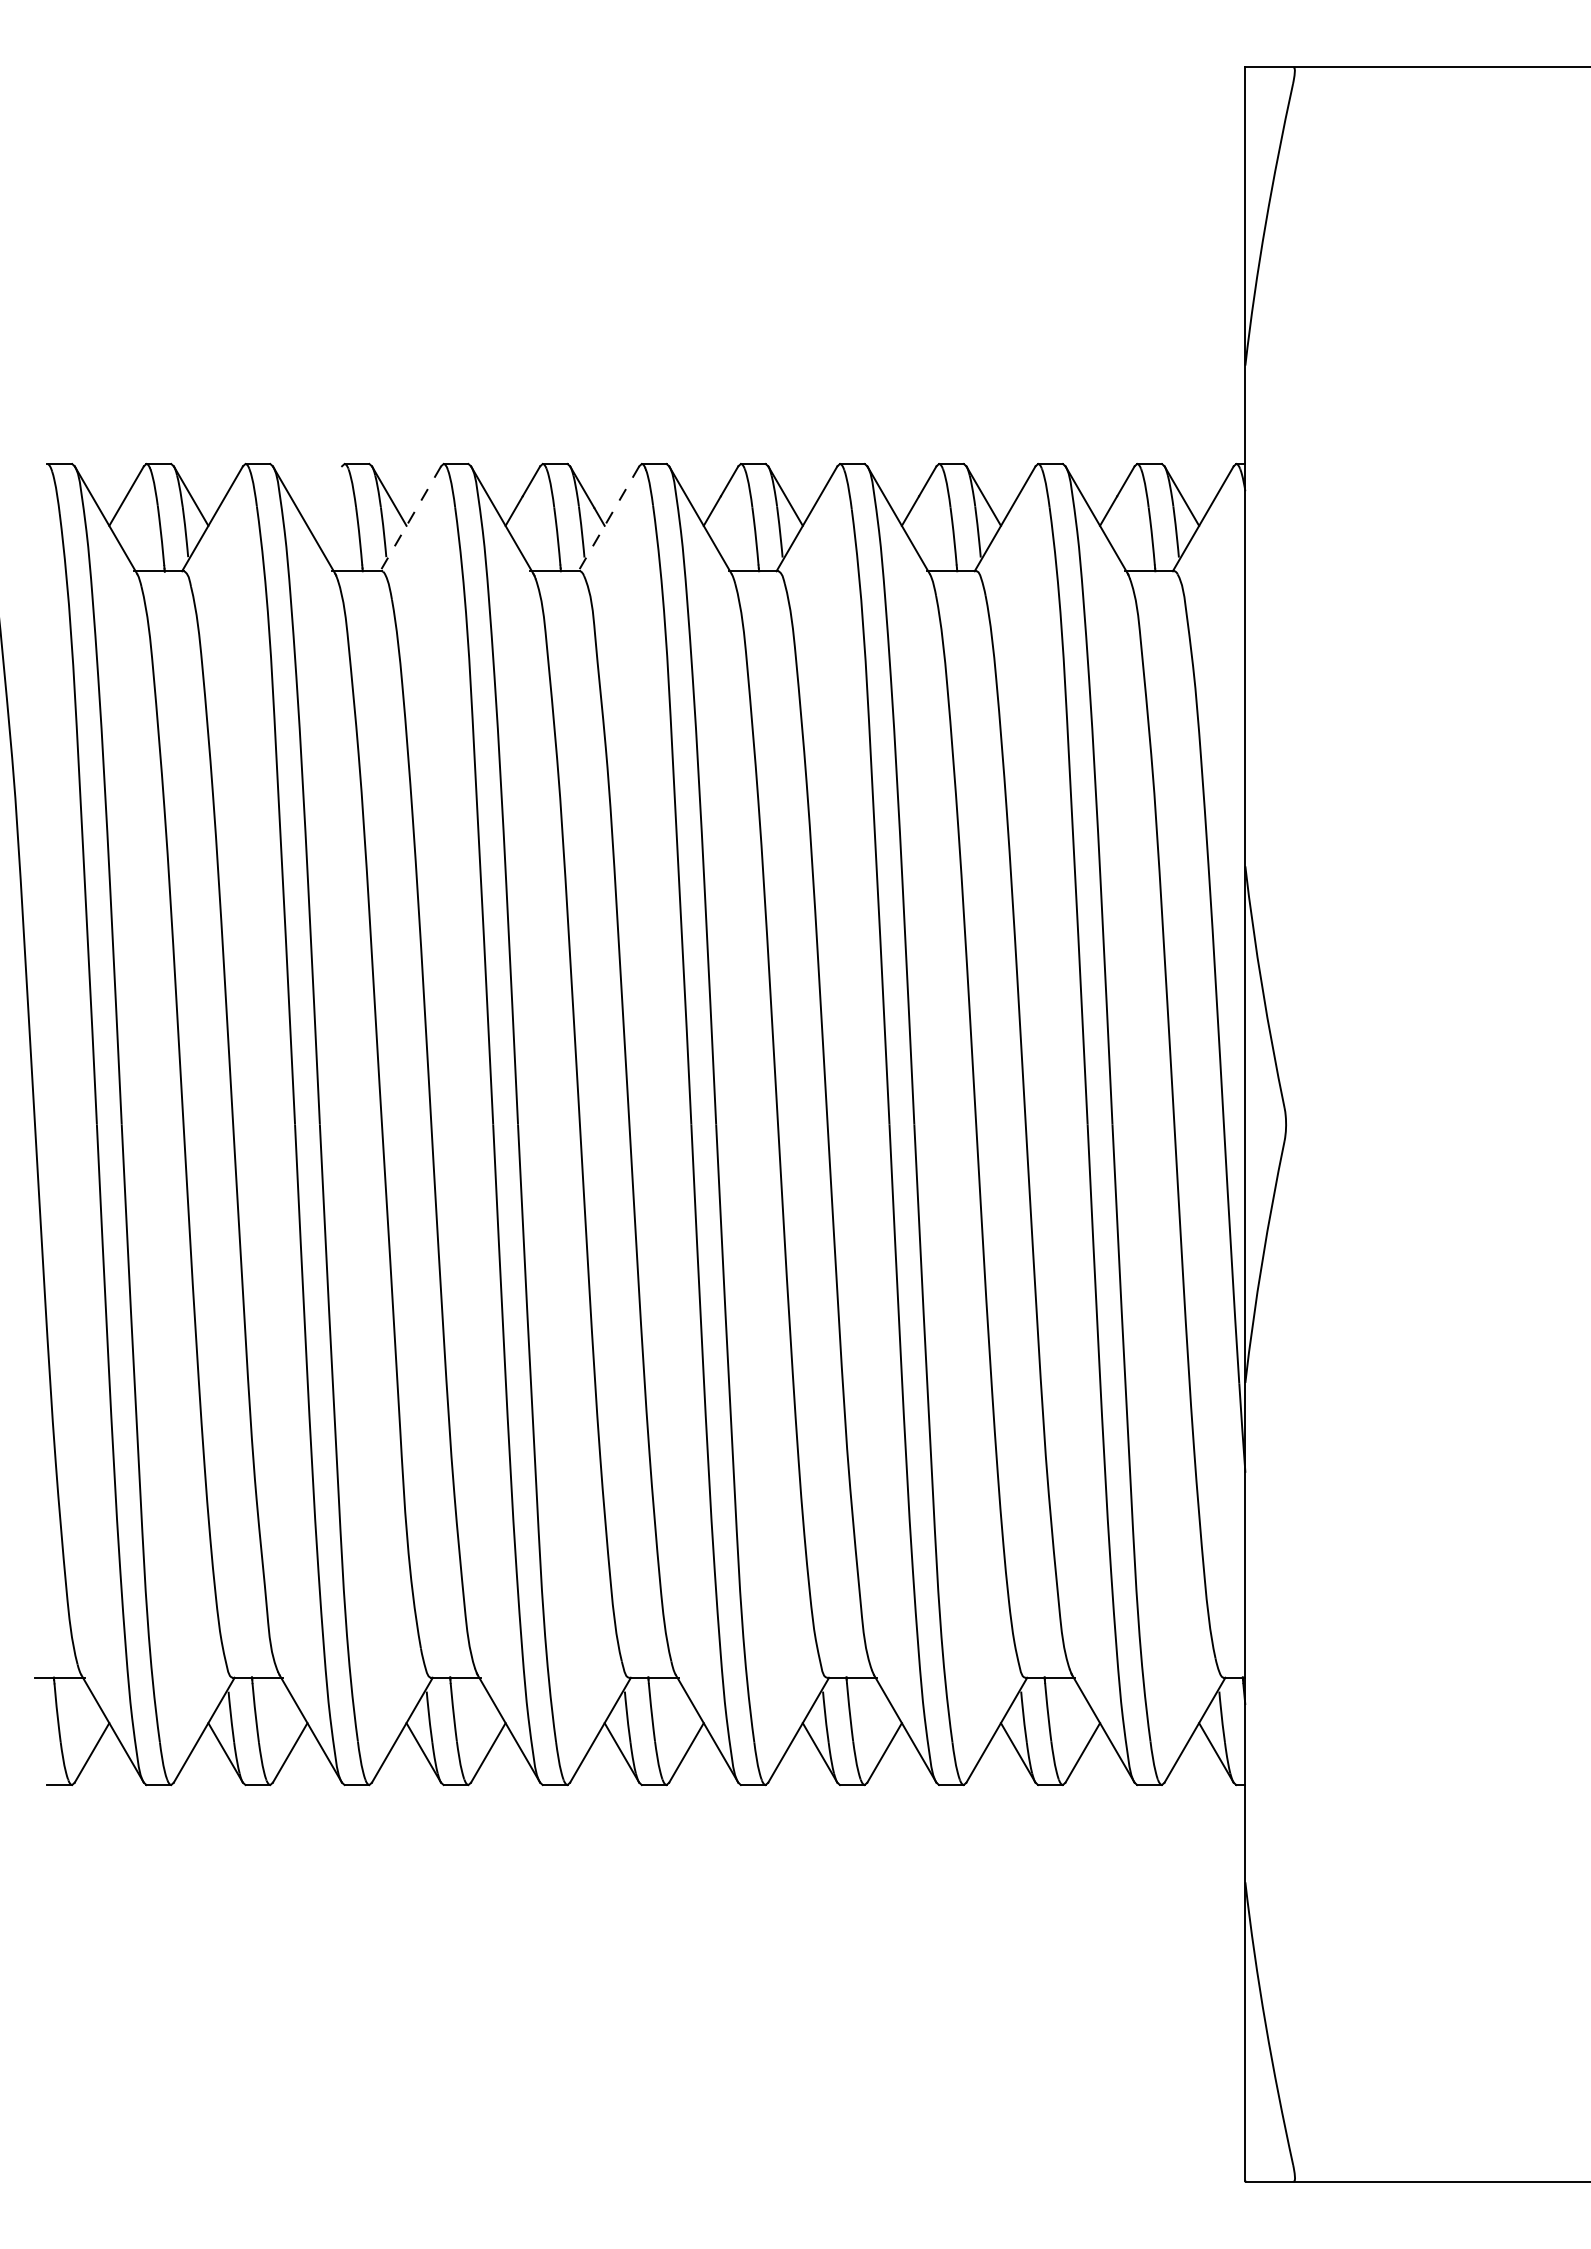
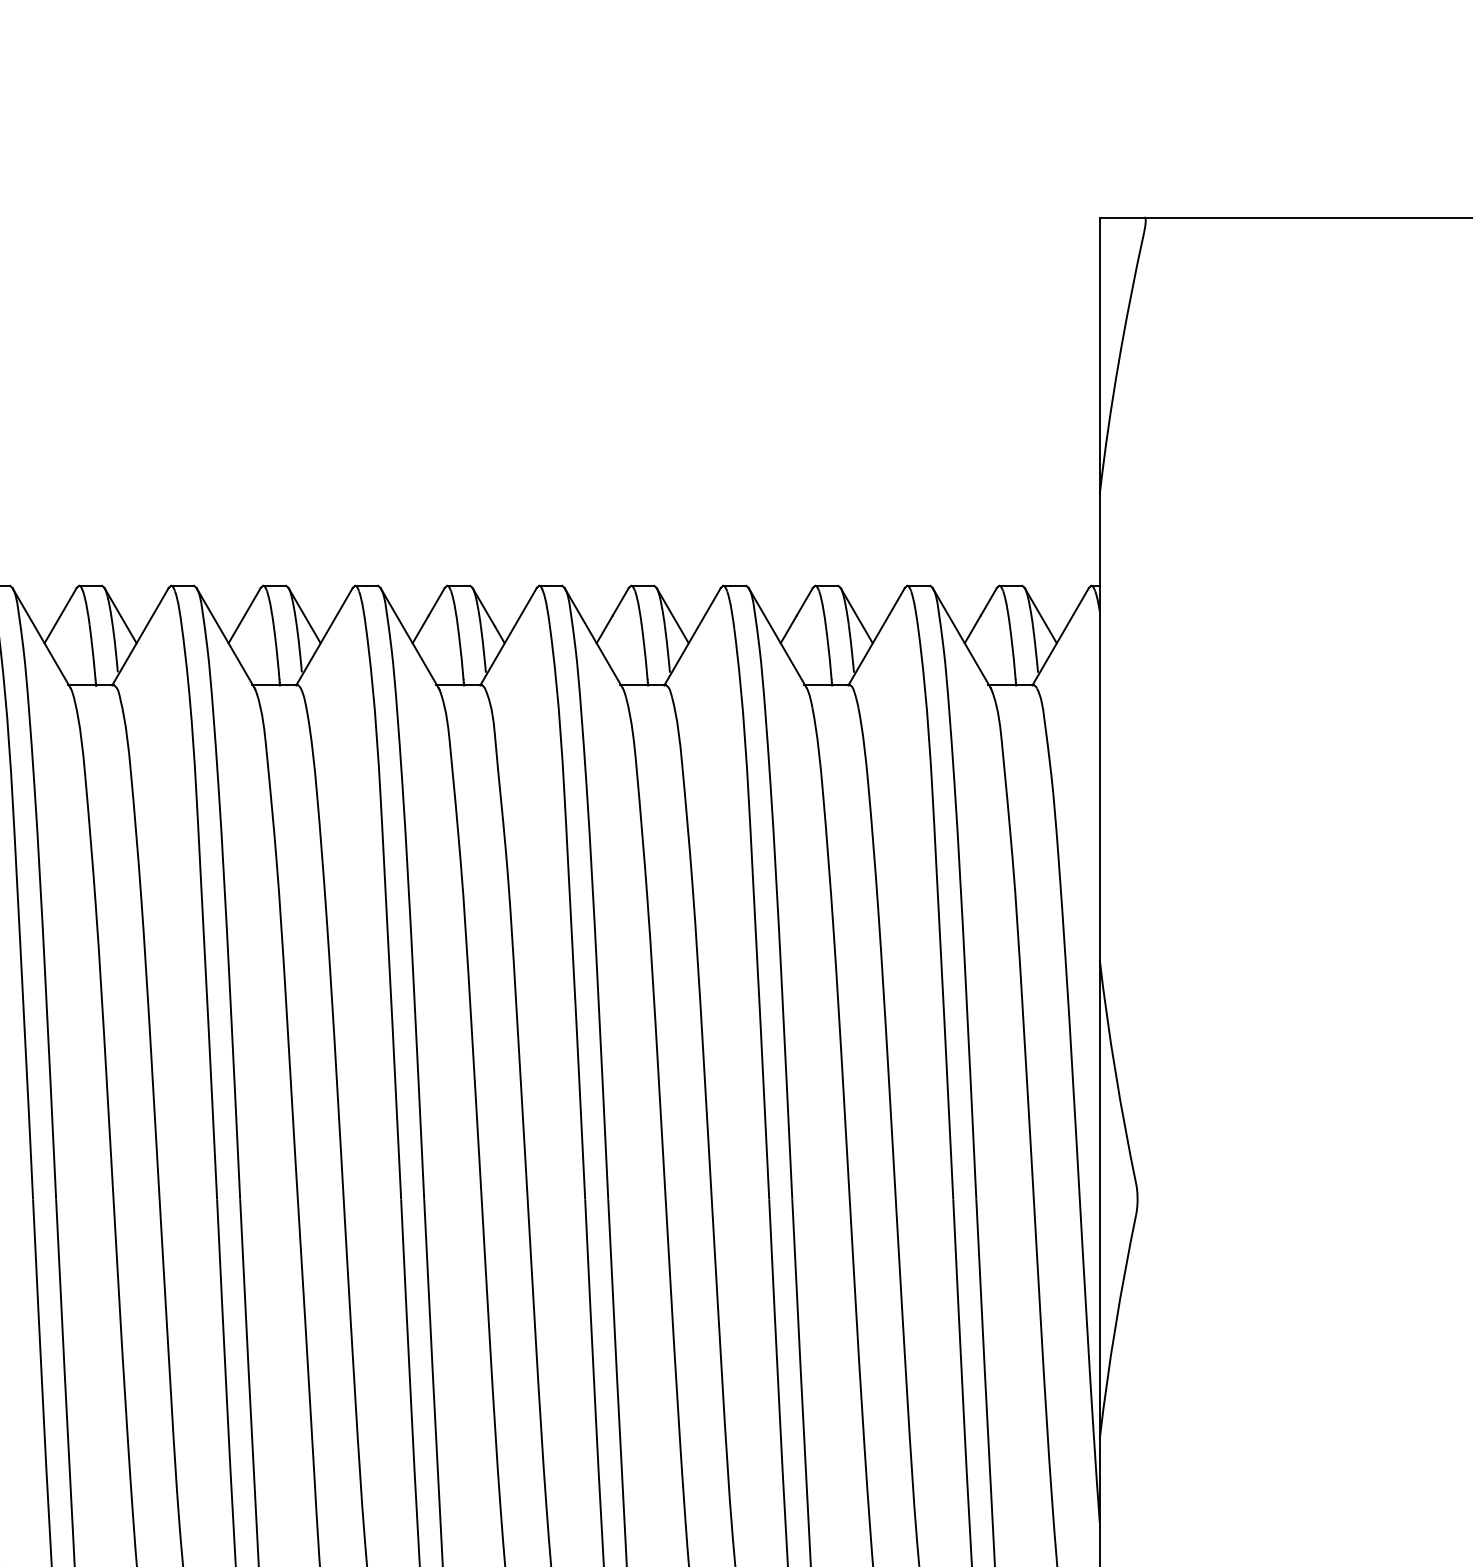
line: (324, 495) -> (244, 615), added
line: (410, 518) -> (324, 636), dashed -> solid
line: (608, 518) -> (508, 636), dashed -> solid

